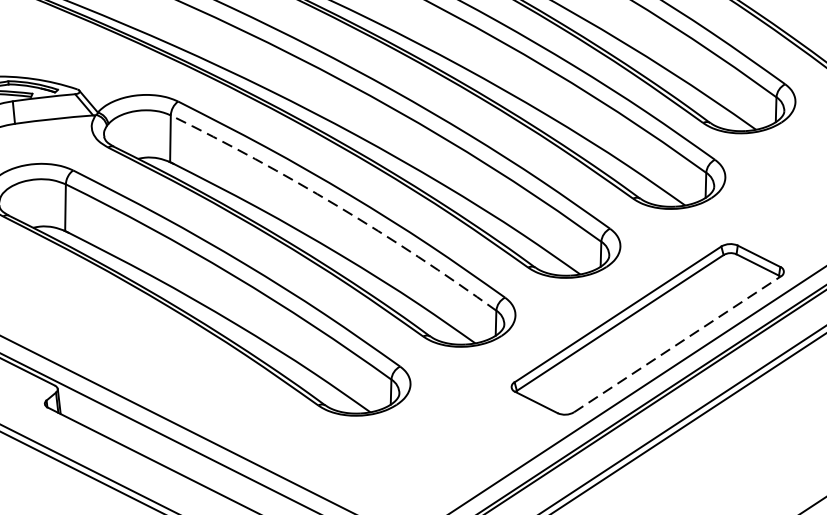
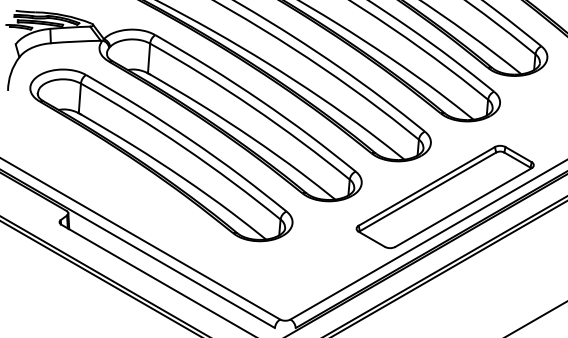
arc: (337, 206) -> (252, 107), dashed -> solid
line: (677, 344) -> (463, 207), dashed -> solid

